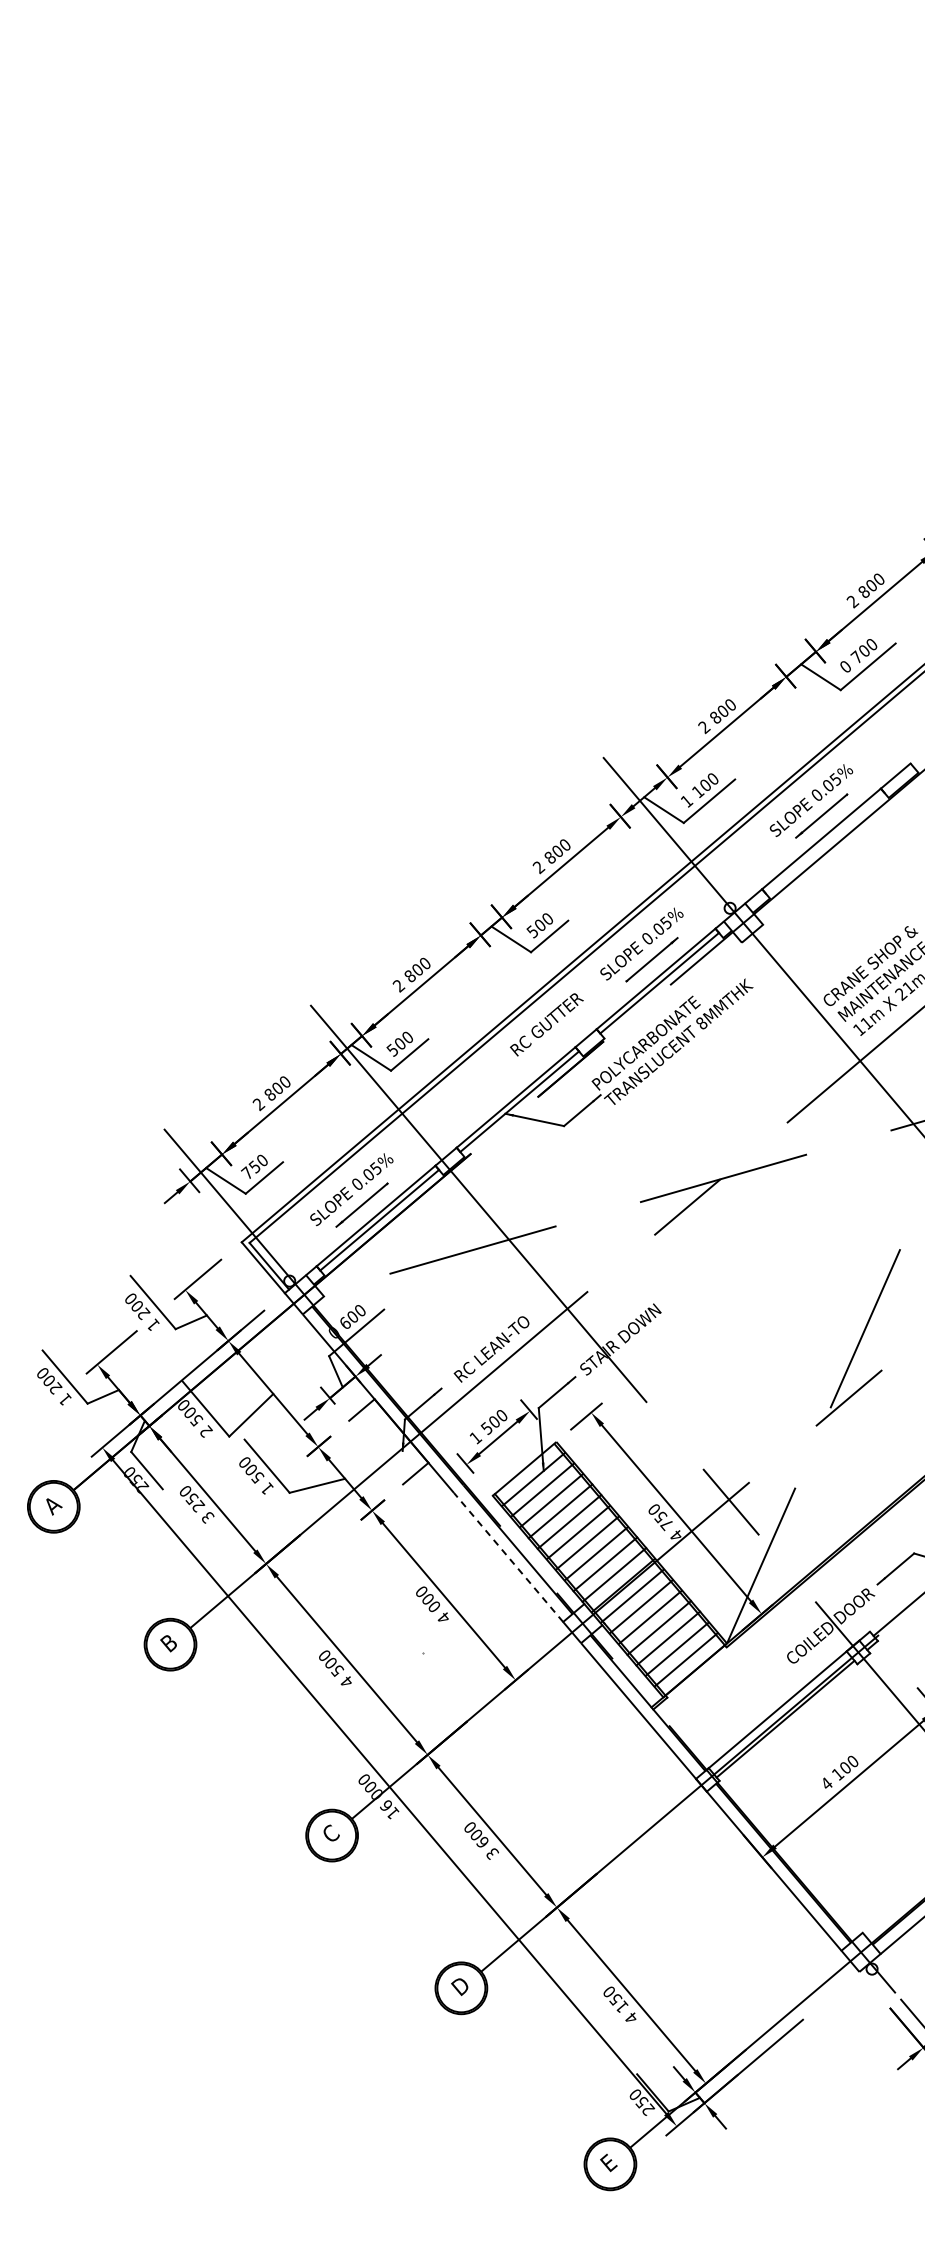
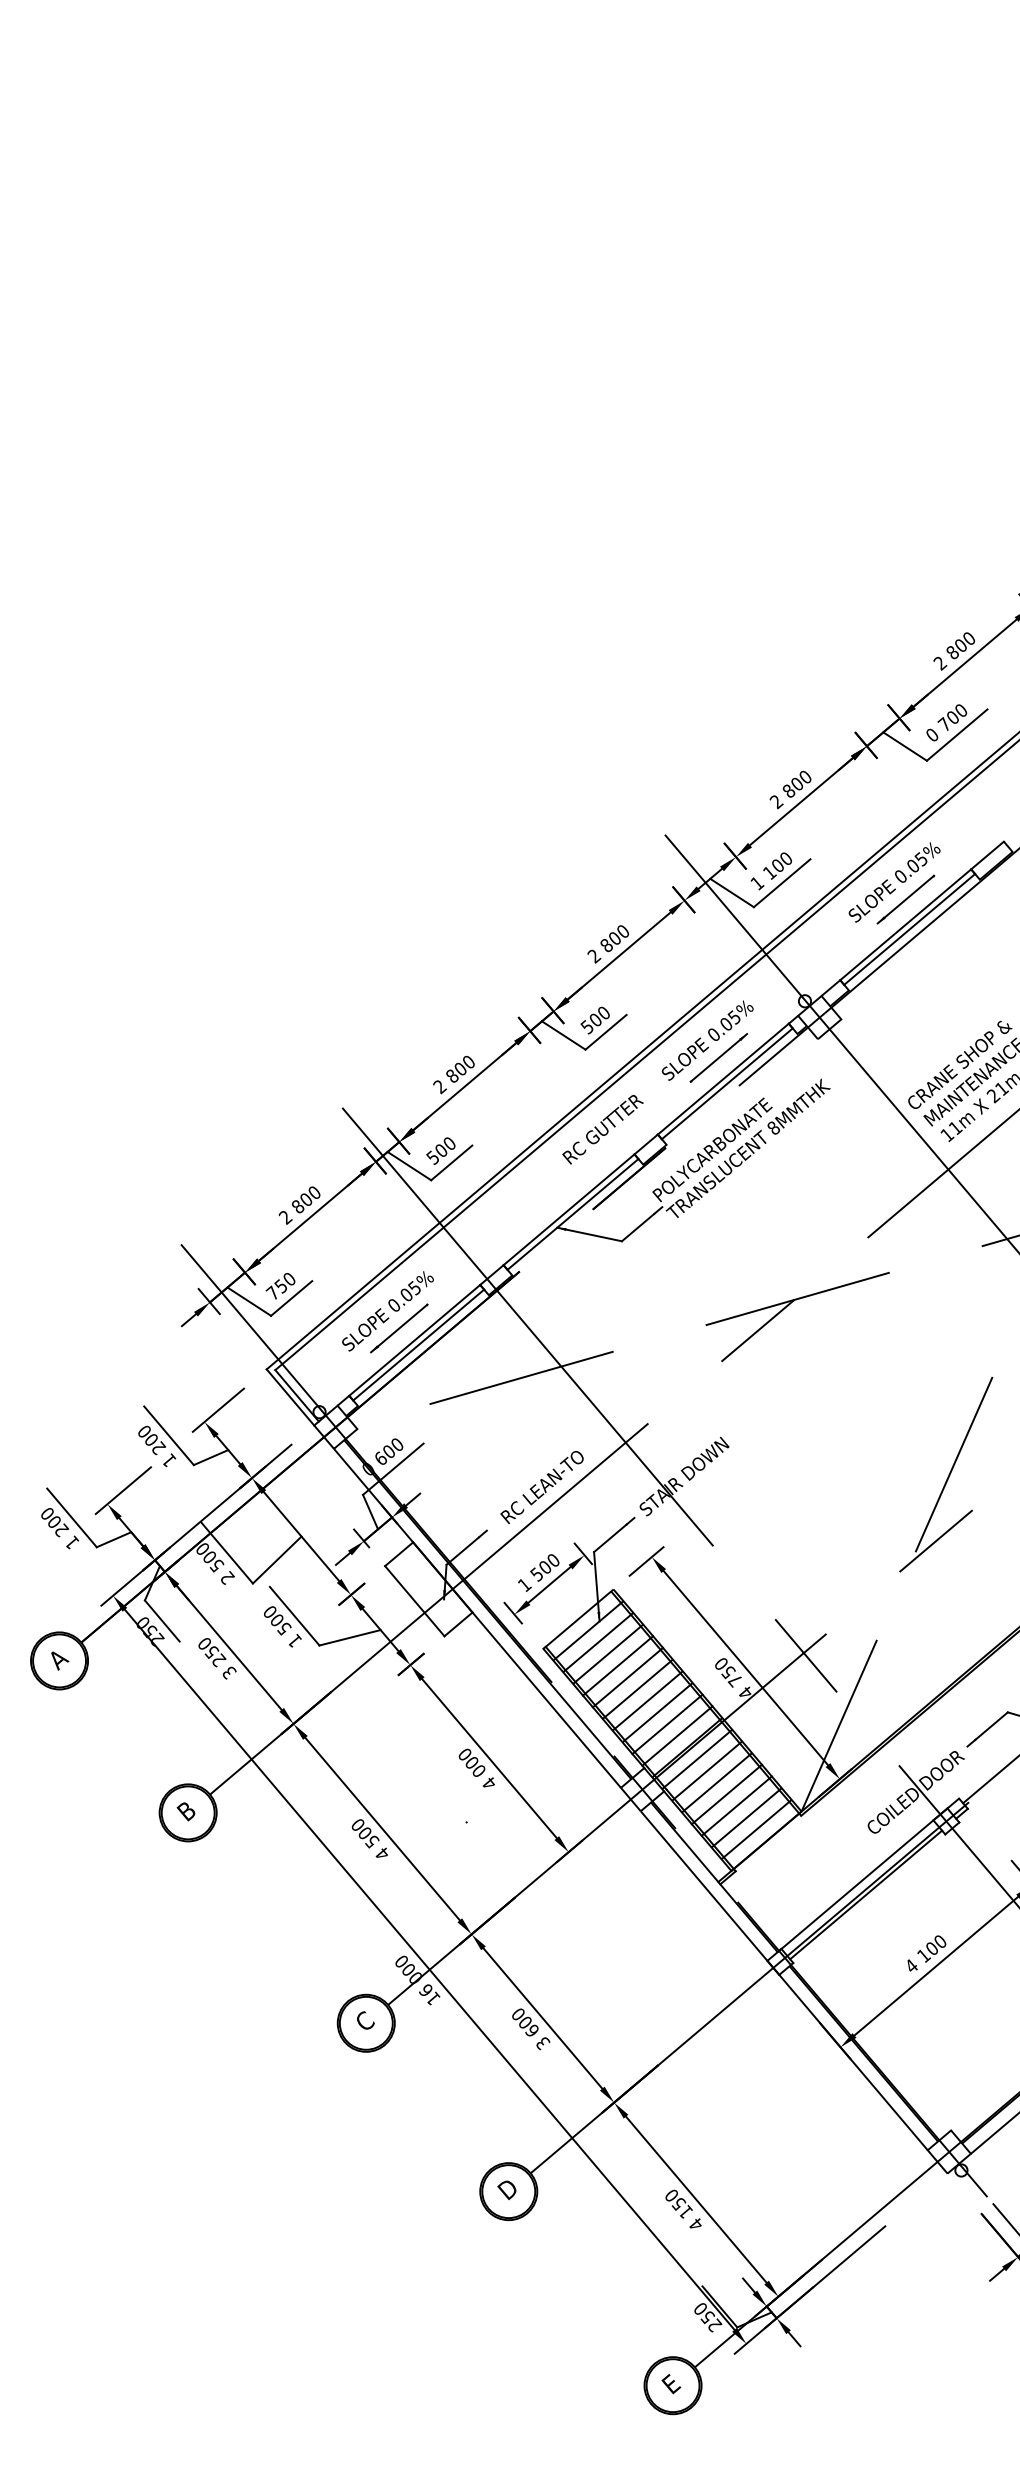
line: (824, 842) -> (908, 928), added
line: (376, 1452) -> (415, 1601), added
line: (508, 1557) -> (560, 1716), dashed -> solid

